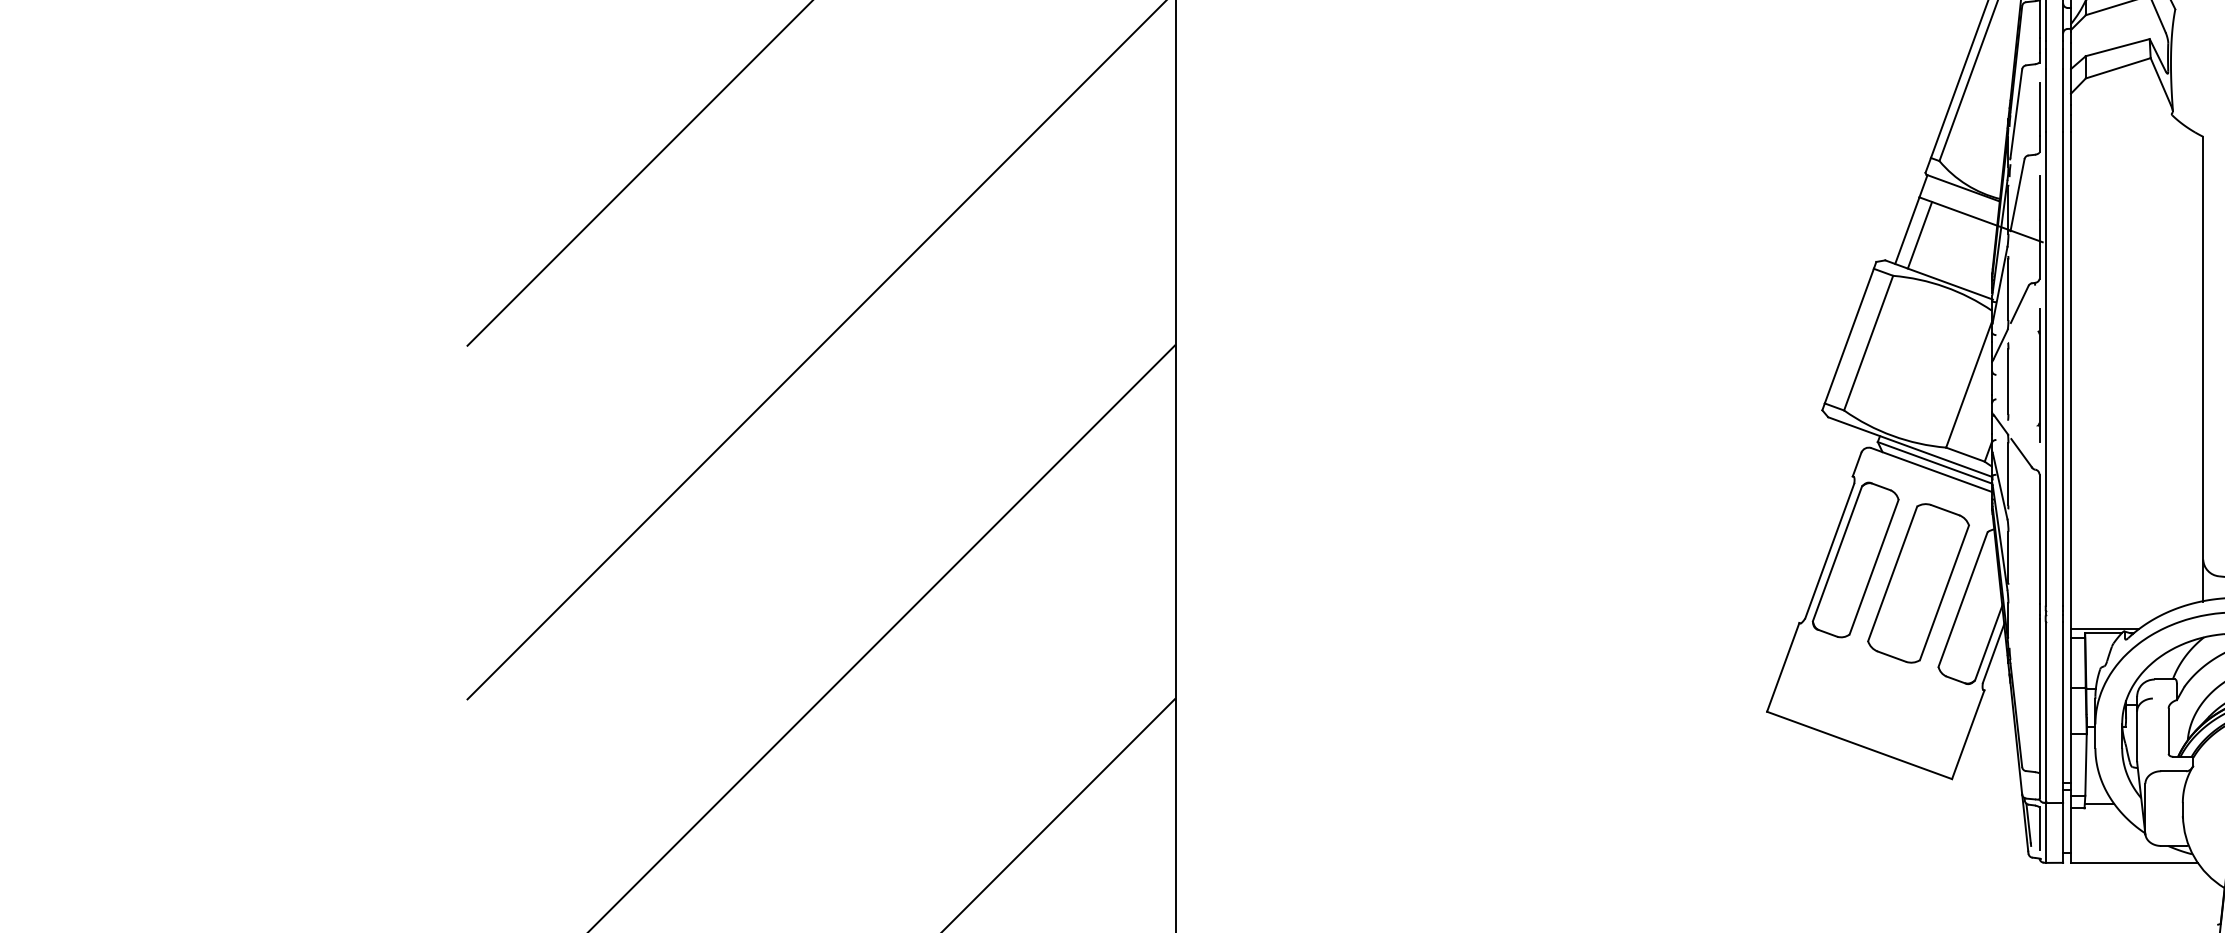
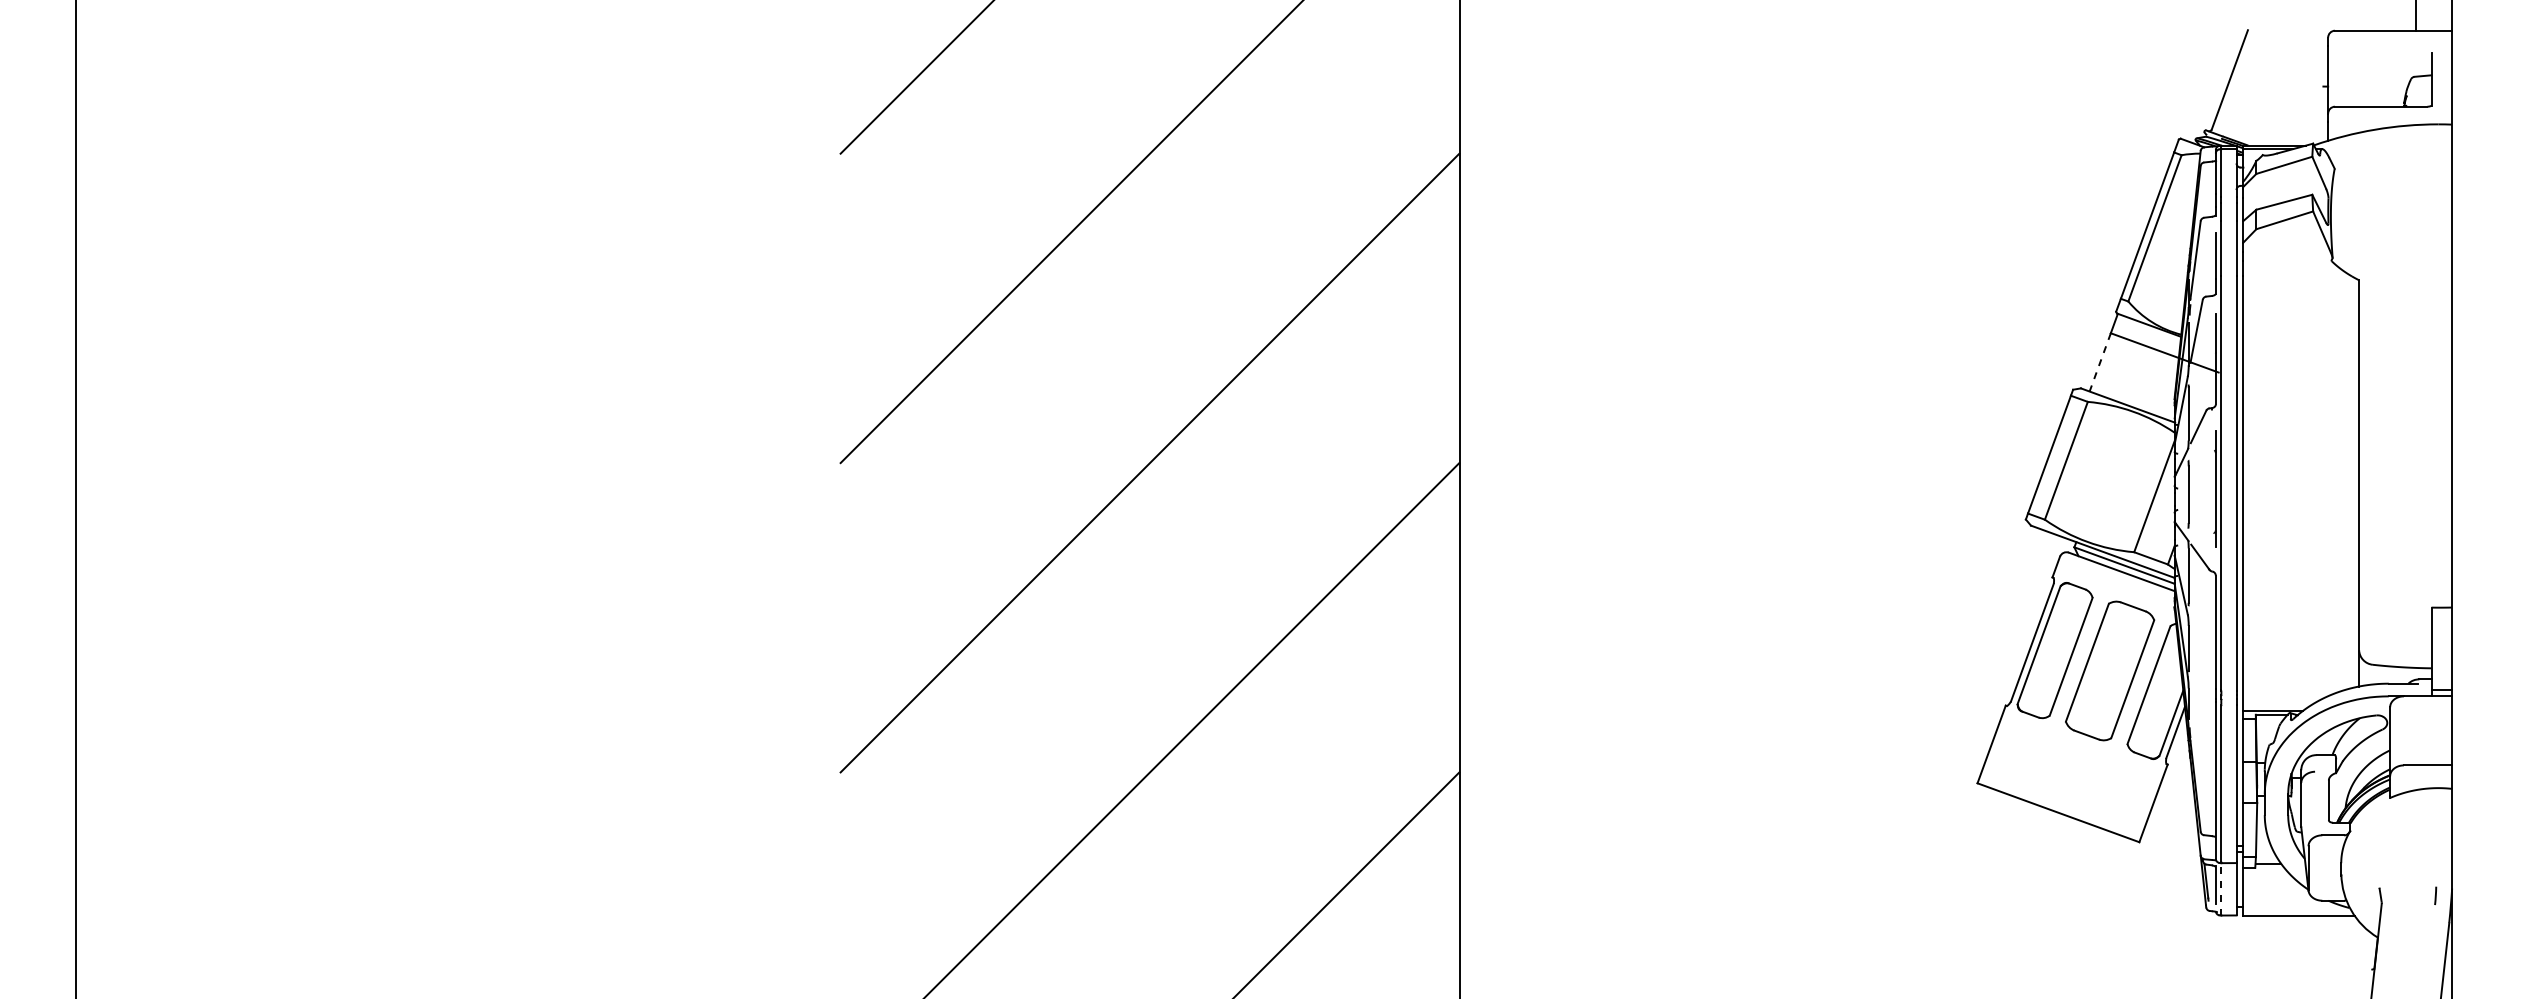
line: (1907, 230) -> (2100, 362), solid -> dashed
line: (1919, 235) -> (2110, 366), removed
line: (2045, 832) -> (2221, 888), solid -> dashed

